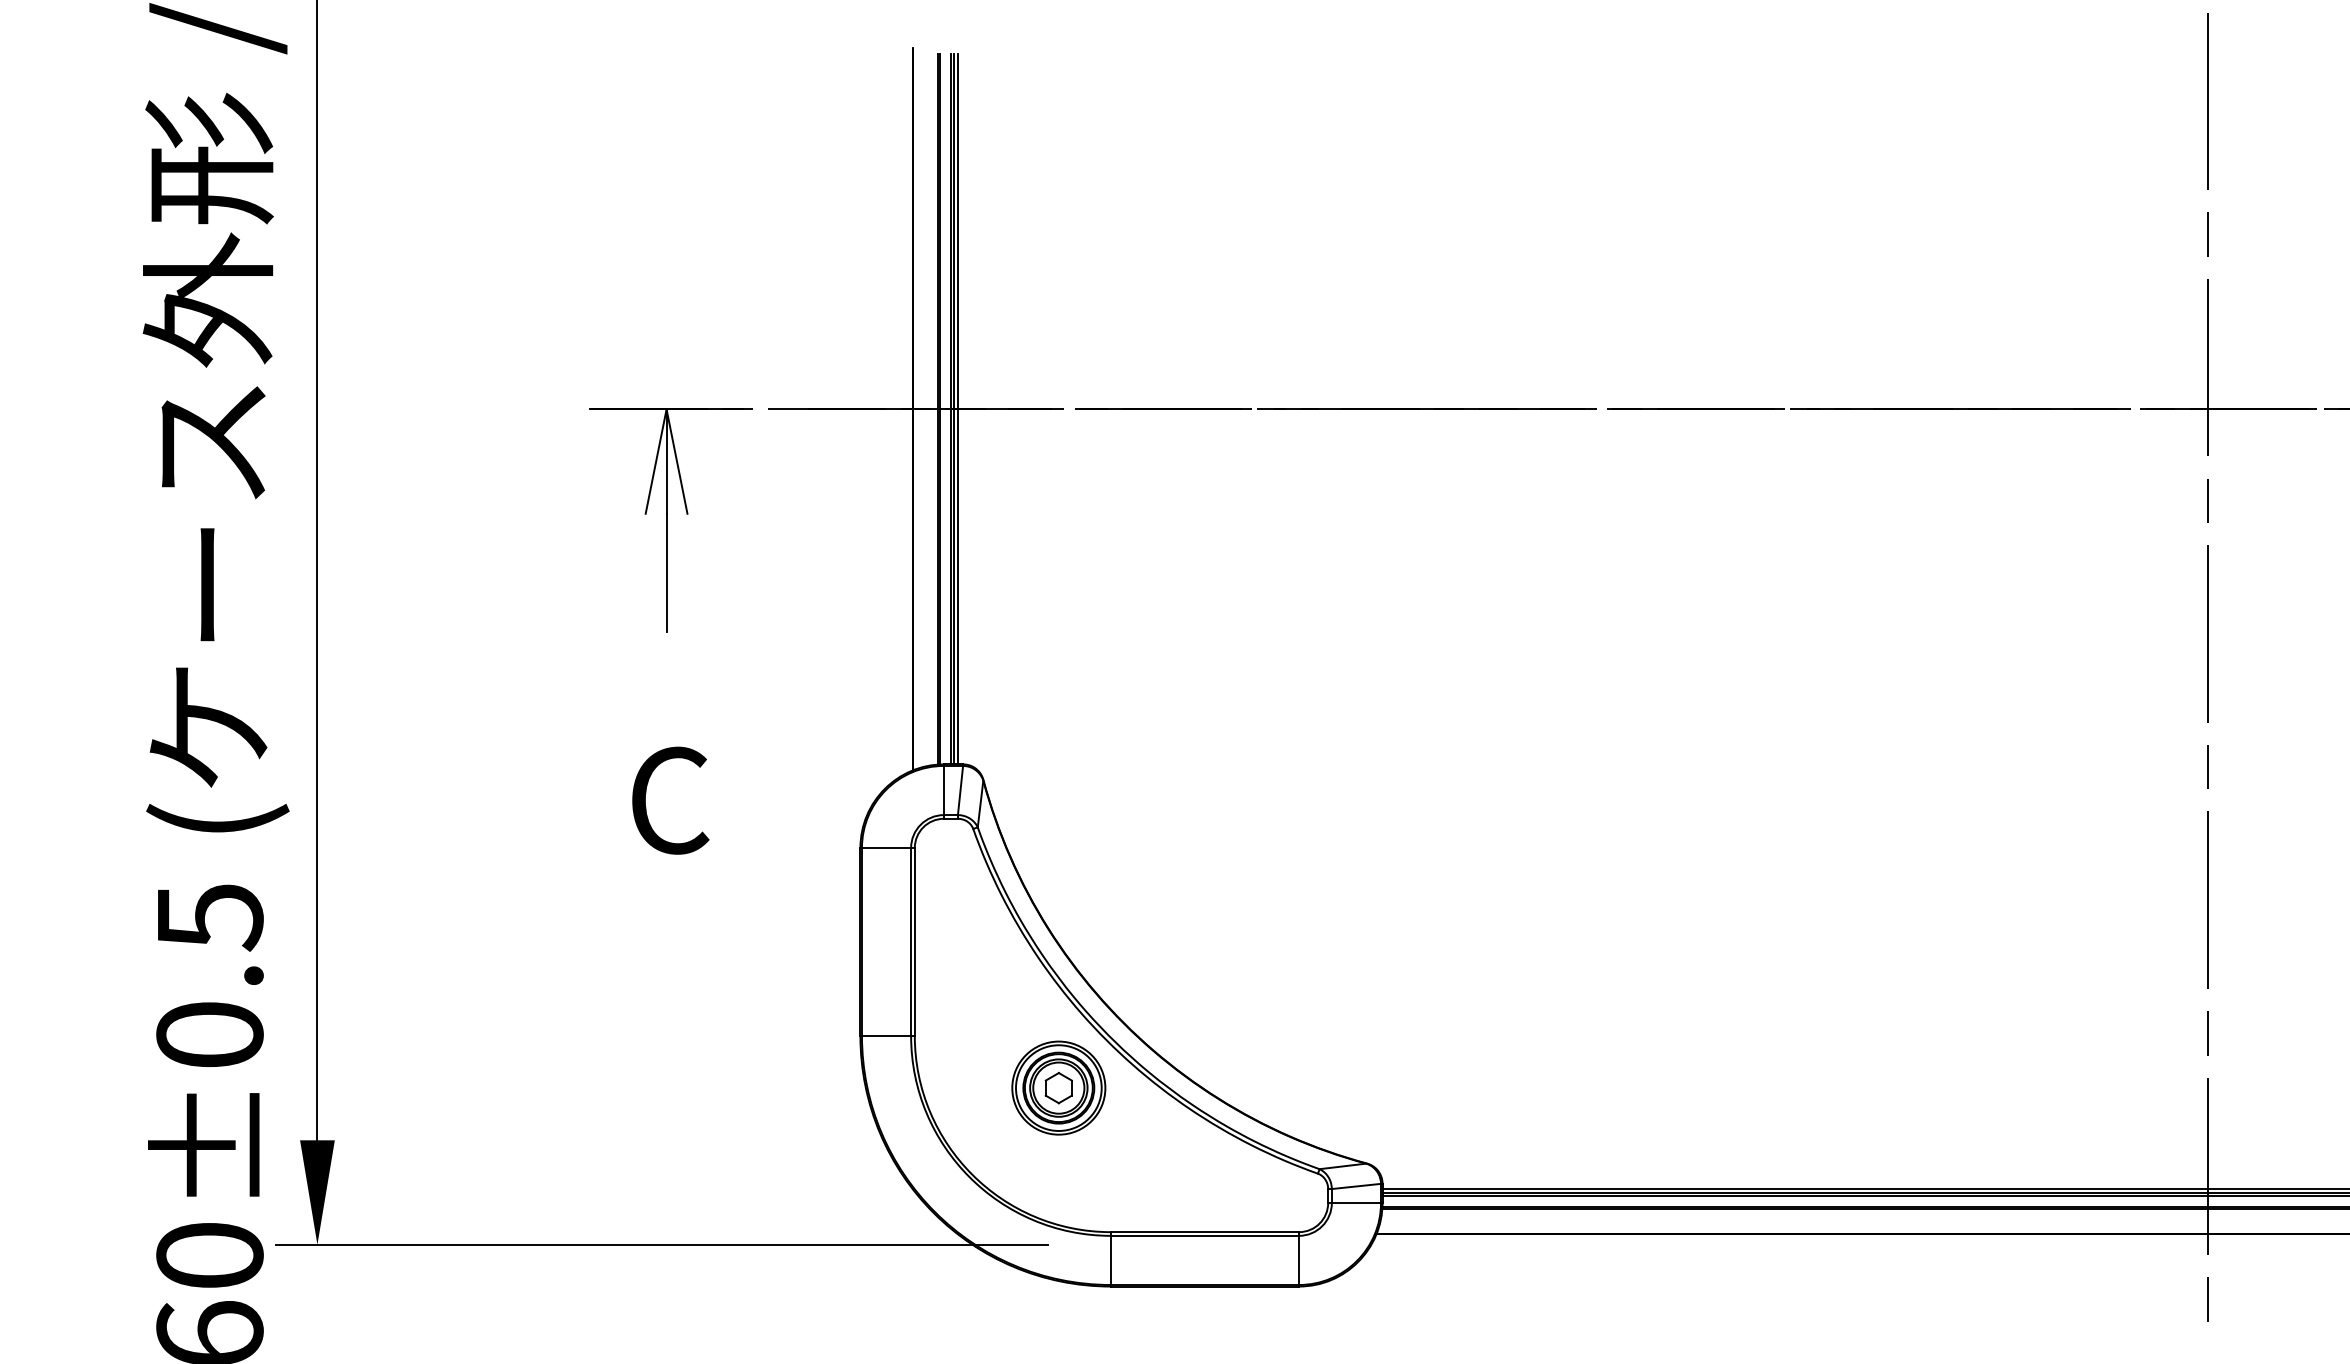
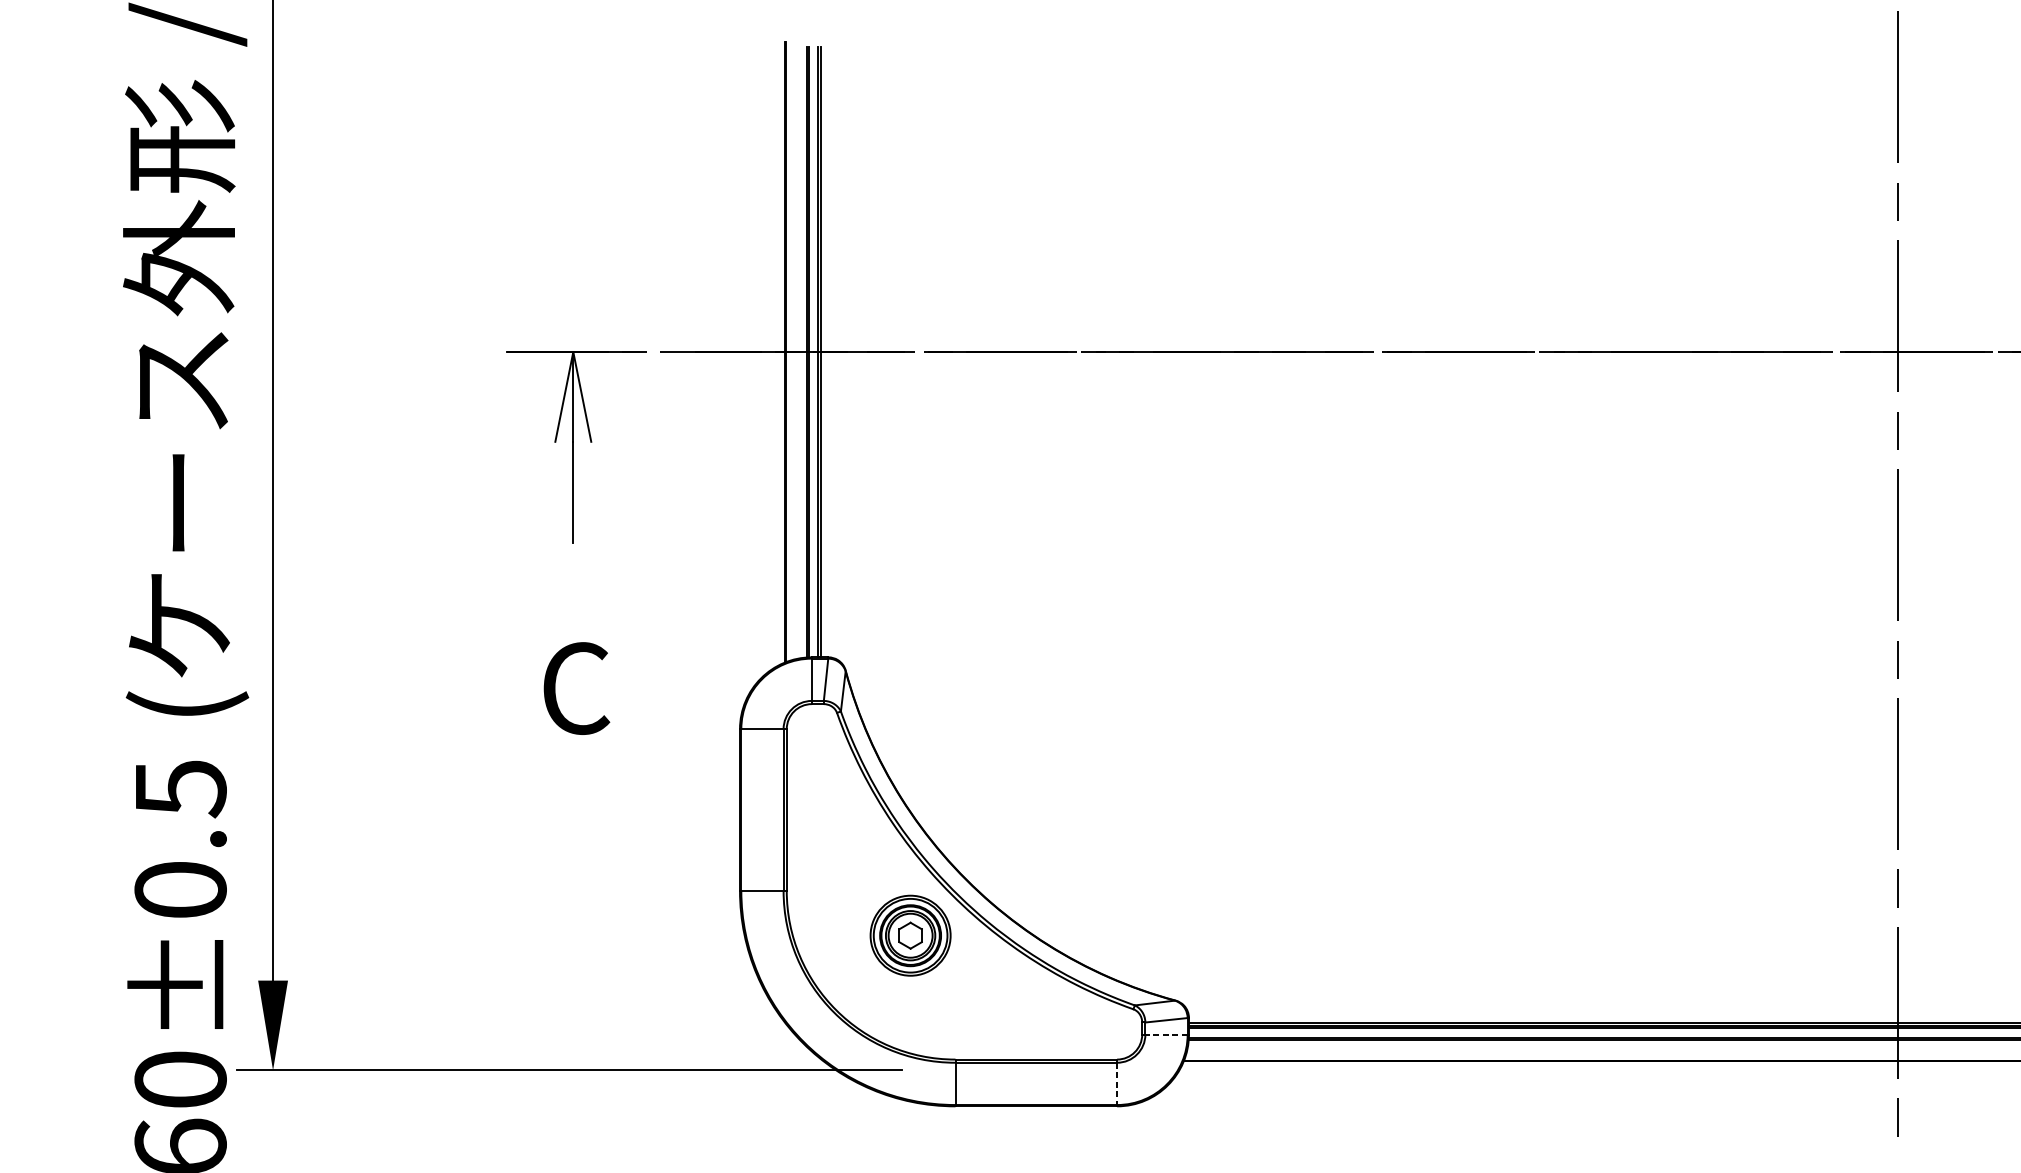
line: (957, 409) -> (823, 352), removed
line: (1356, 1202) -> (1166, 1034), solid -> dashed
line: (1299, 1260) -> (1117, 1083), solid -> dashed

